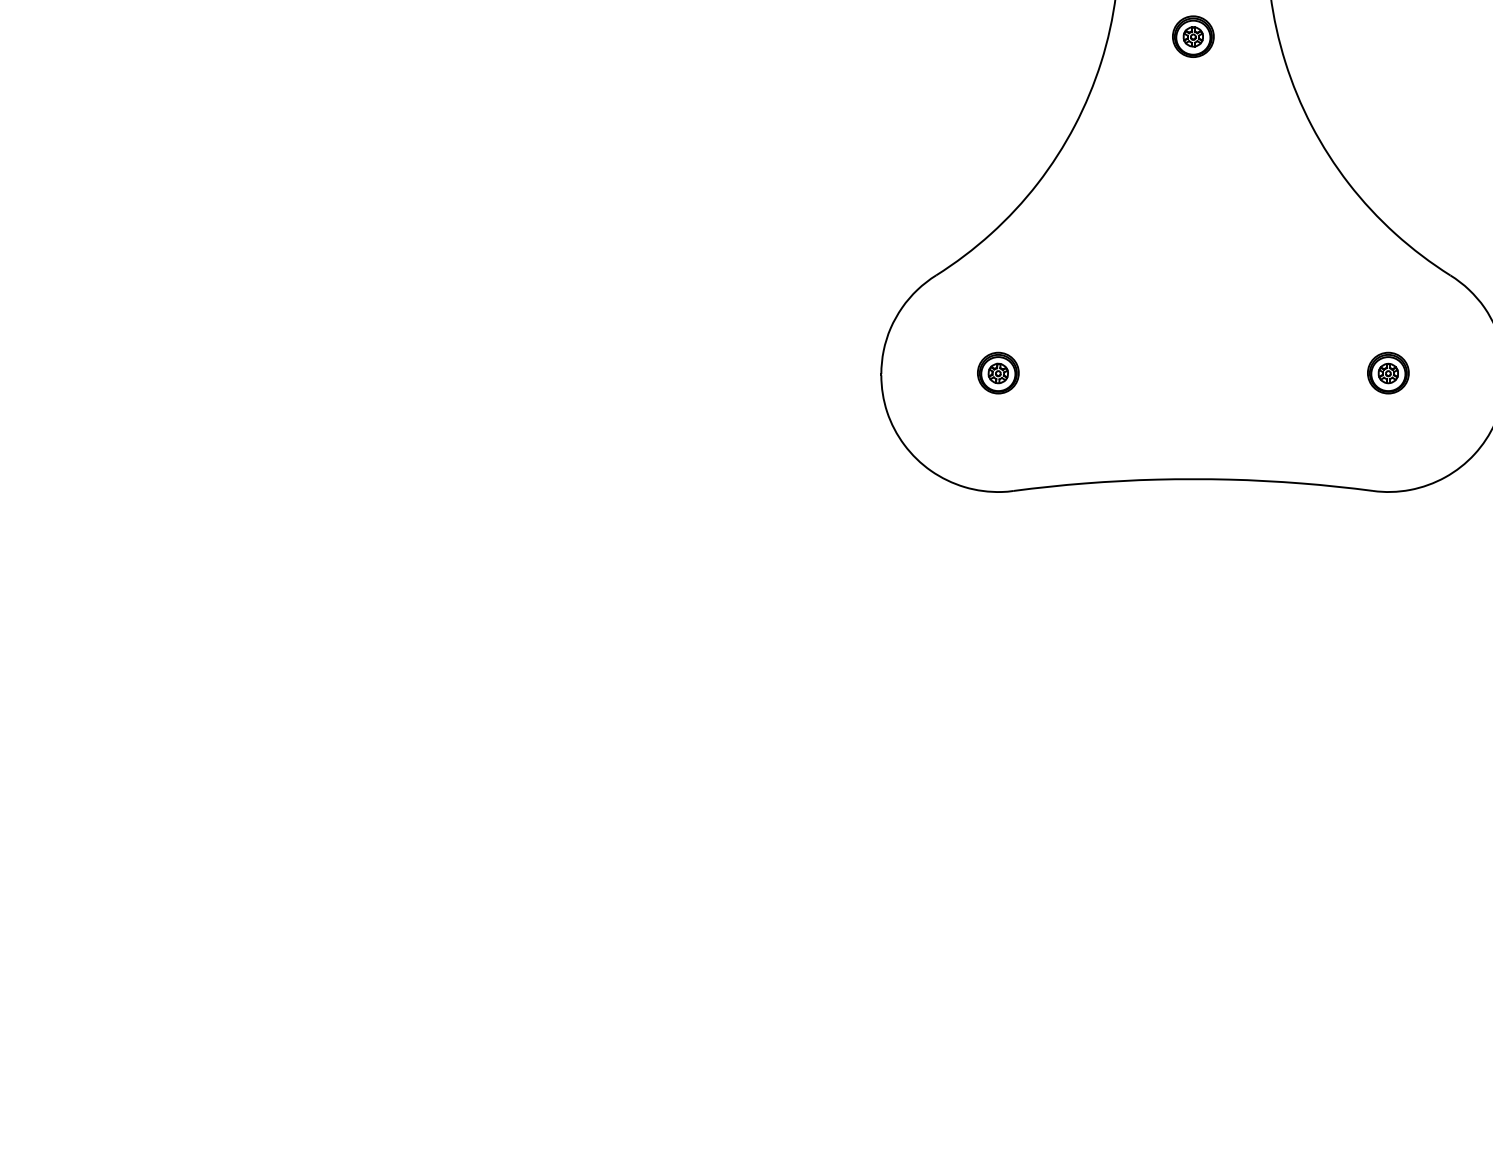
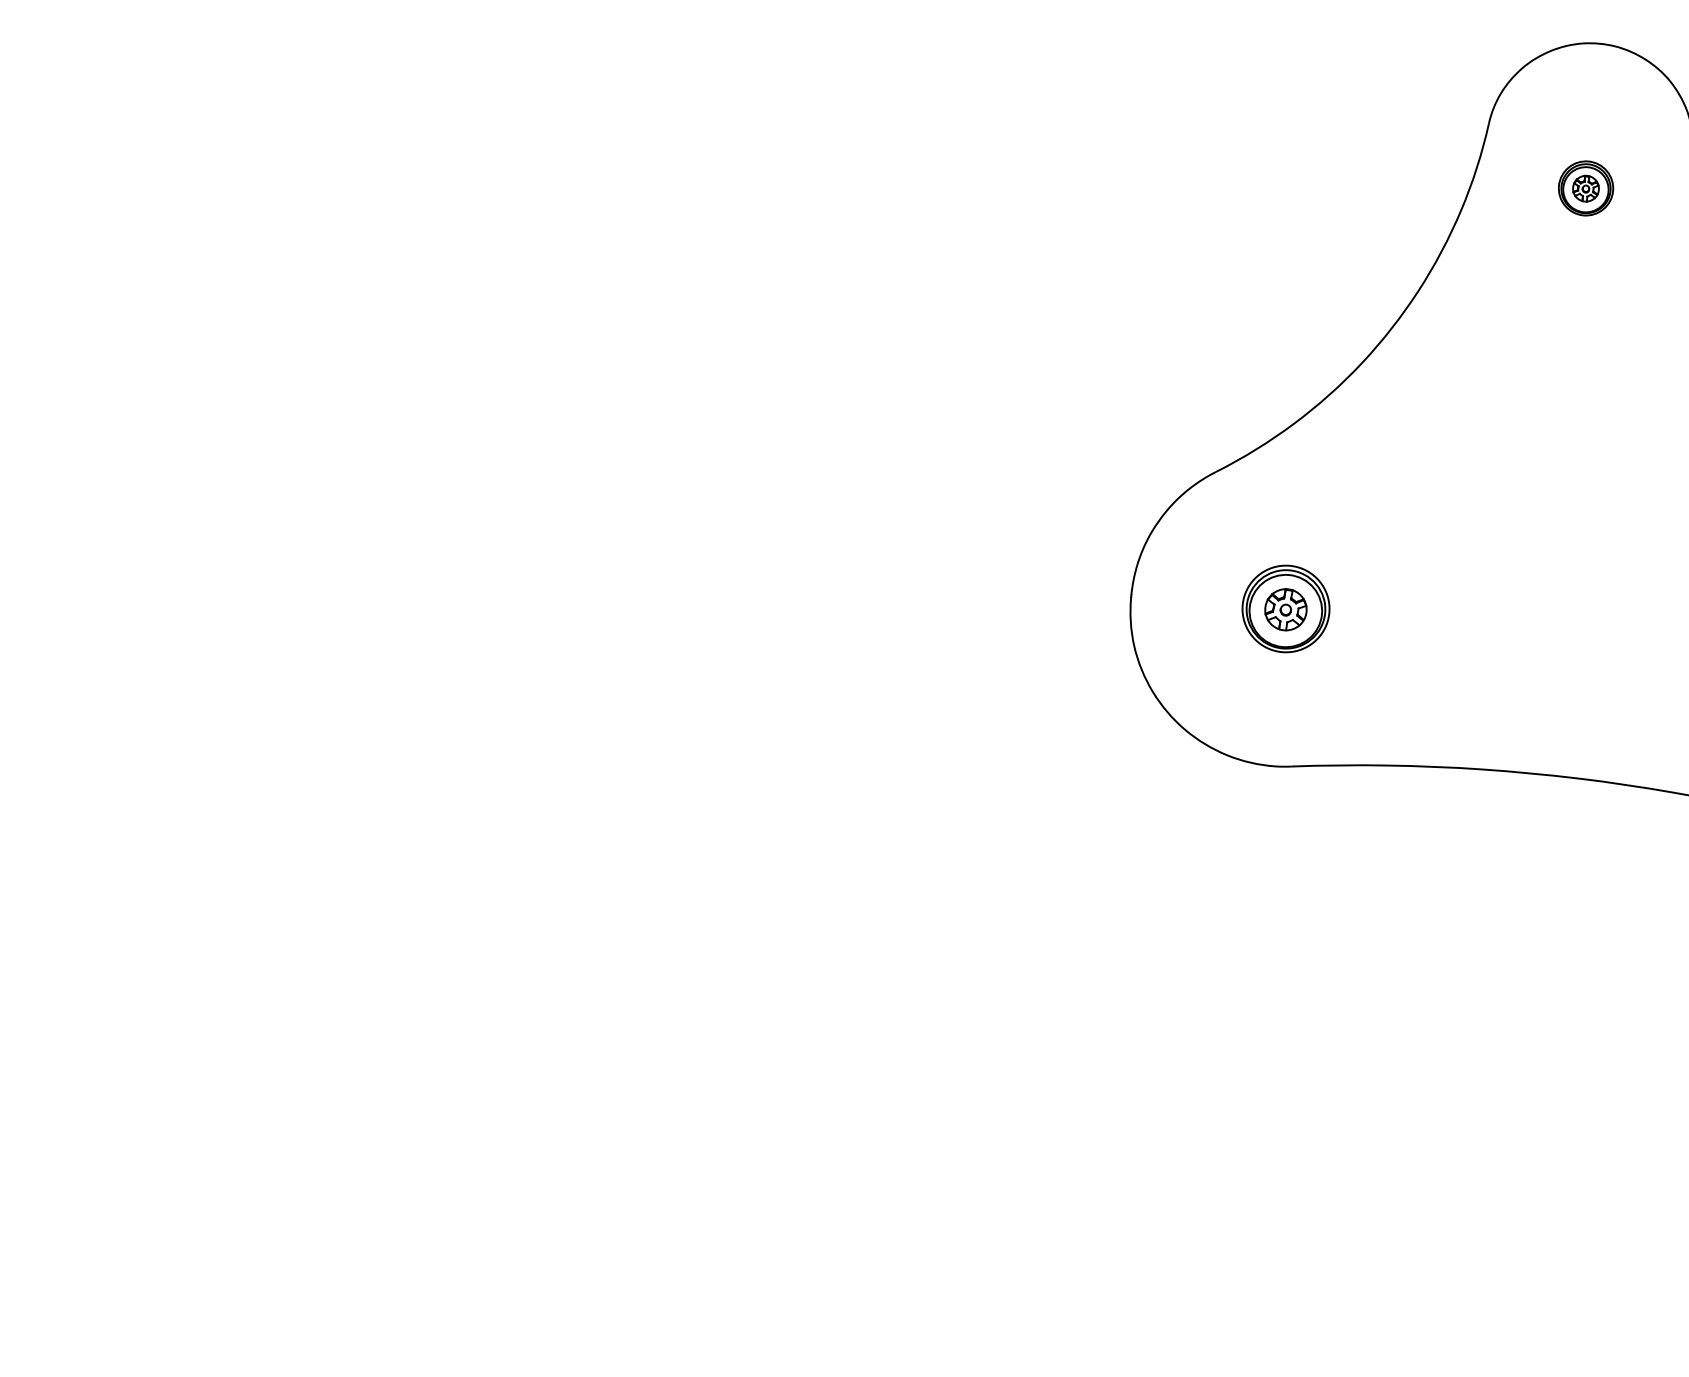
part: (998, 372) -> (1286, 608), size x1.6

